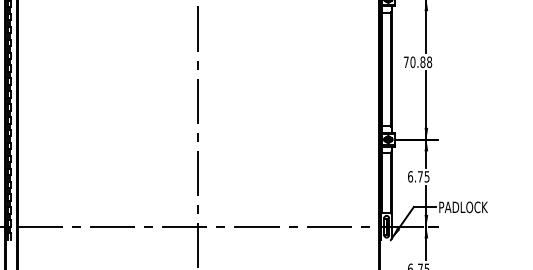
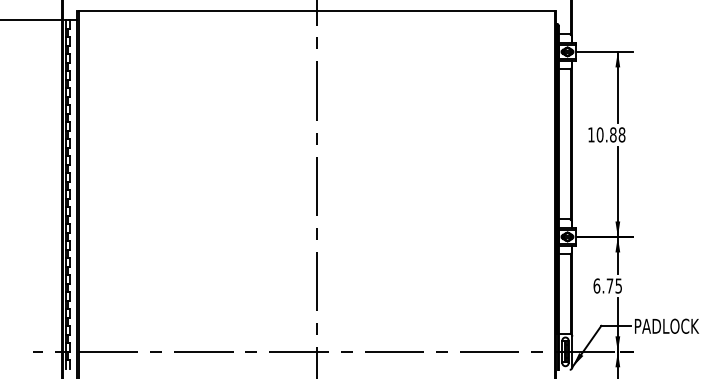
text: (406, 61) -> (591, 134), 70.88 -> 10.88

